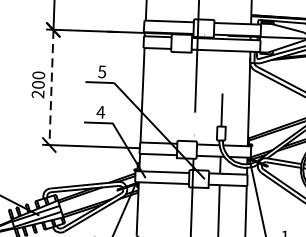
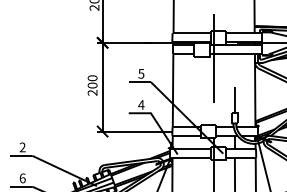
line: (51, 87) -> (102, 87), dashed -> solid

